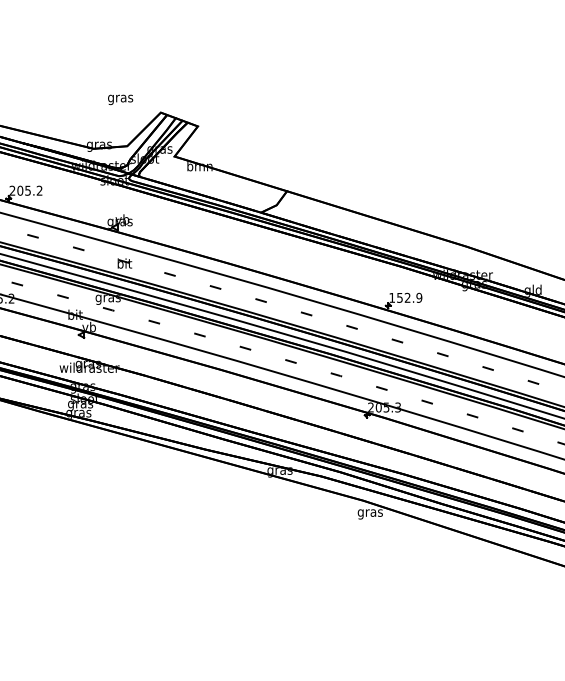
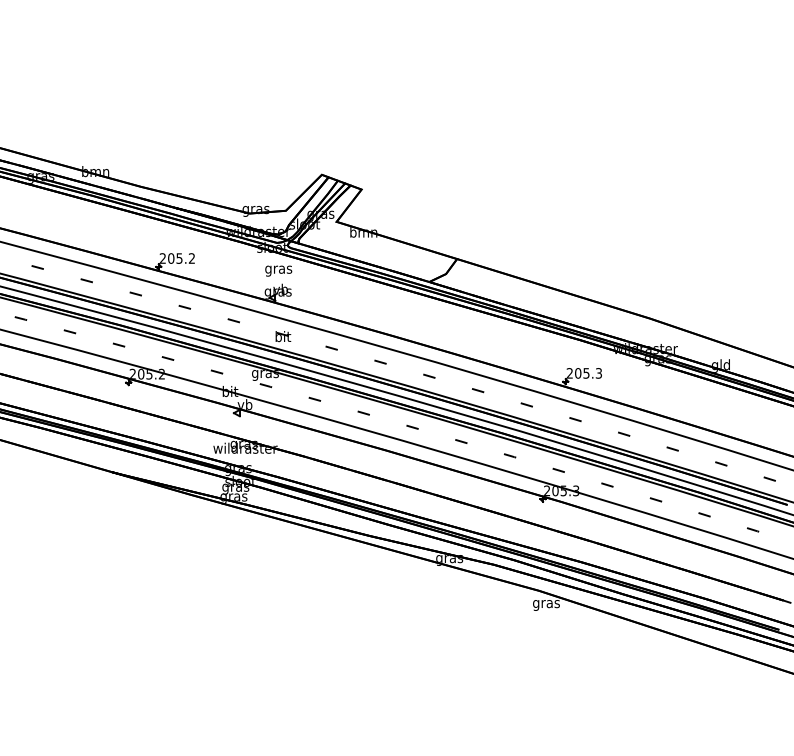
text: (120, 99) -> (278, 270), moved
text: (405, 298) -> (584, 373), 152.9 -> 205.3

